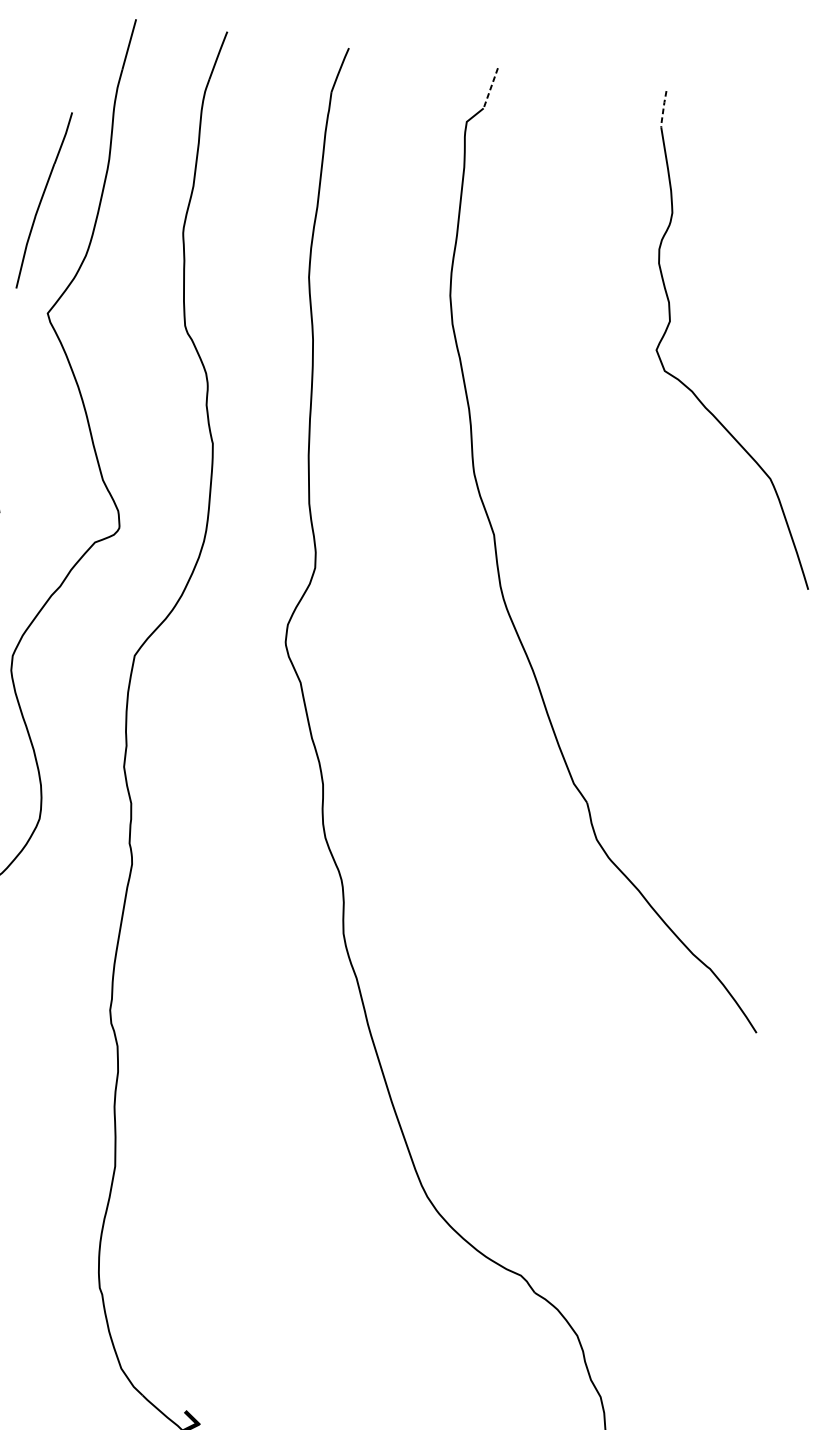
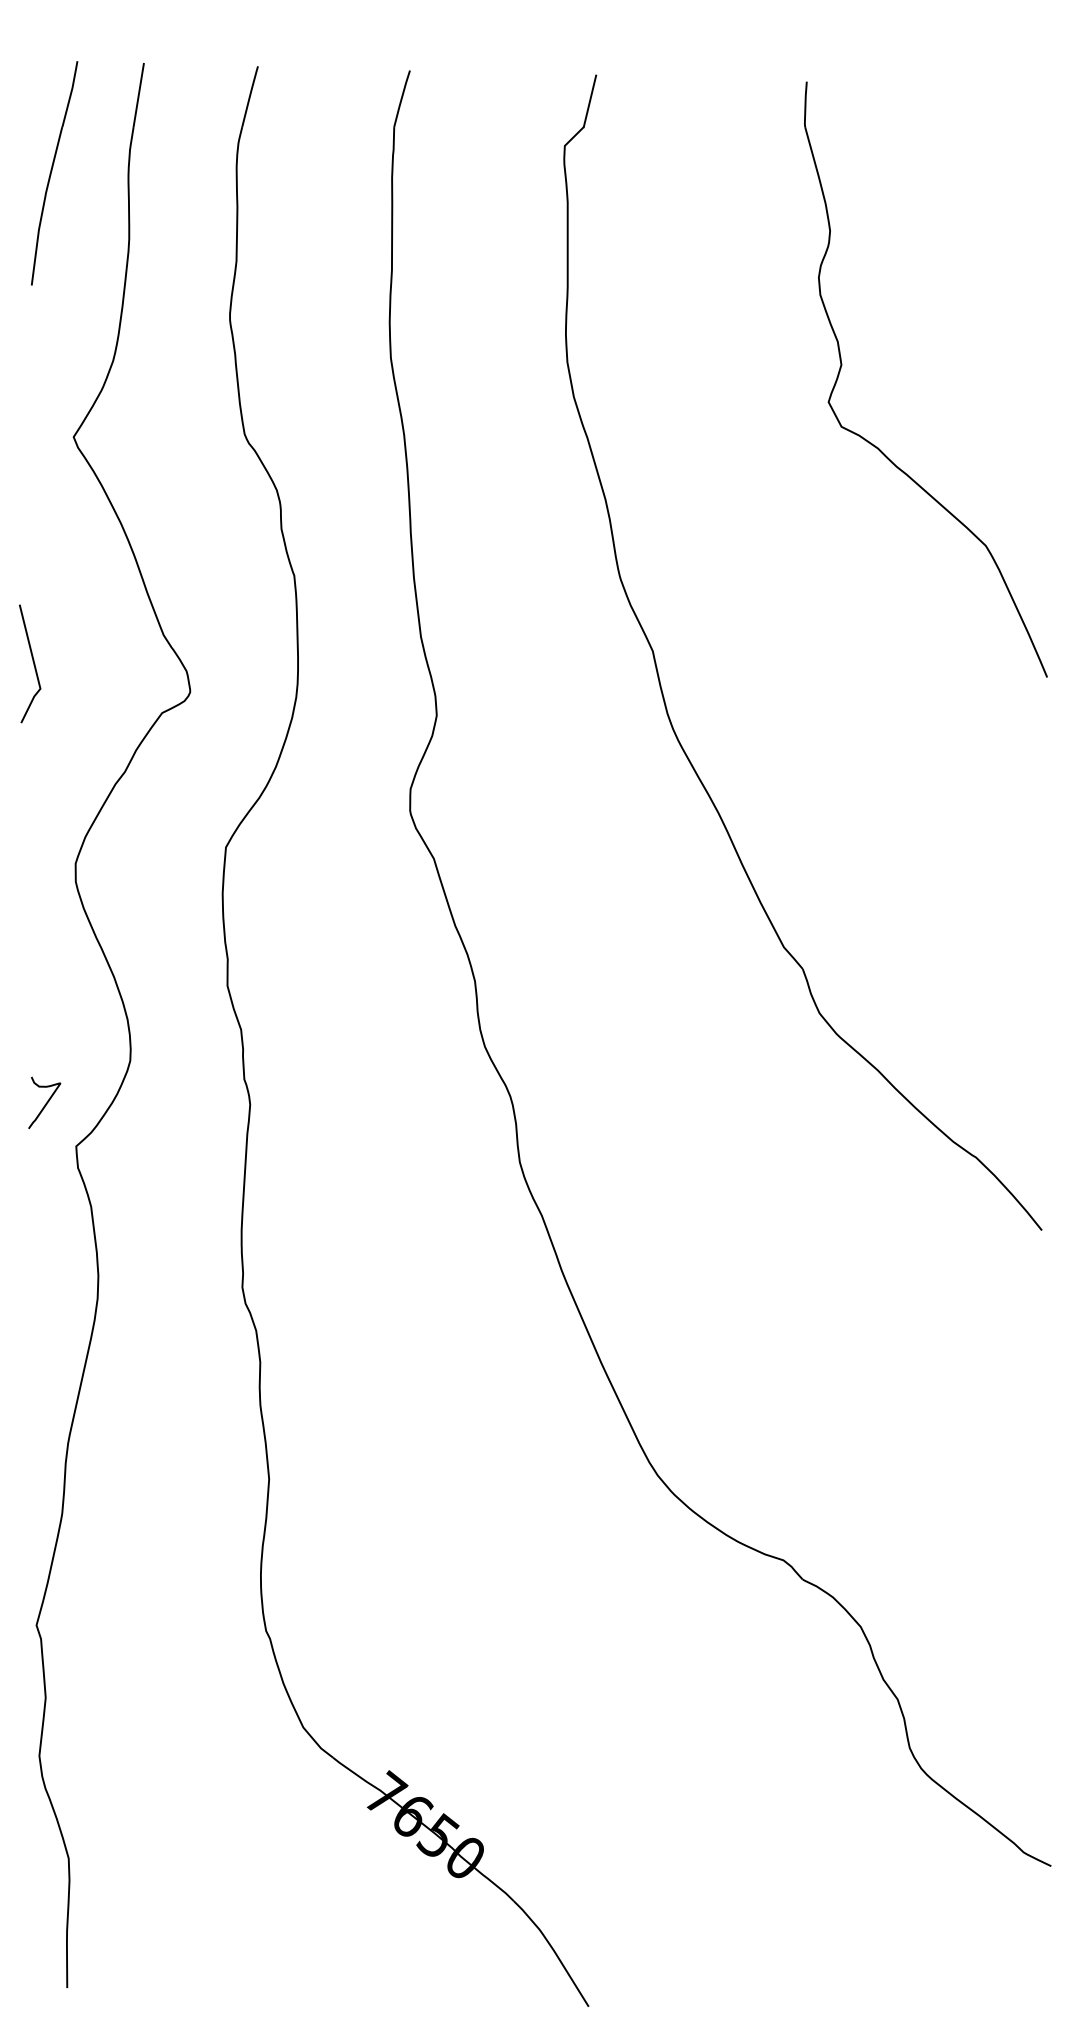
line: (490, 88) -> (589, 101), dashed -> solid
line: (663, 109) -> (805, 104), dashed -> solid
part: (44, 200) -> (54, 173), moved

